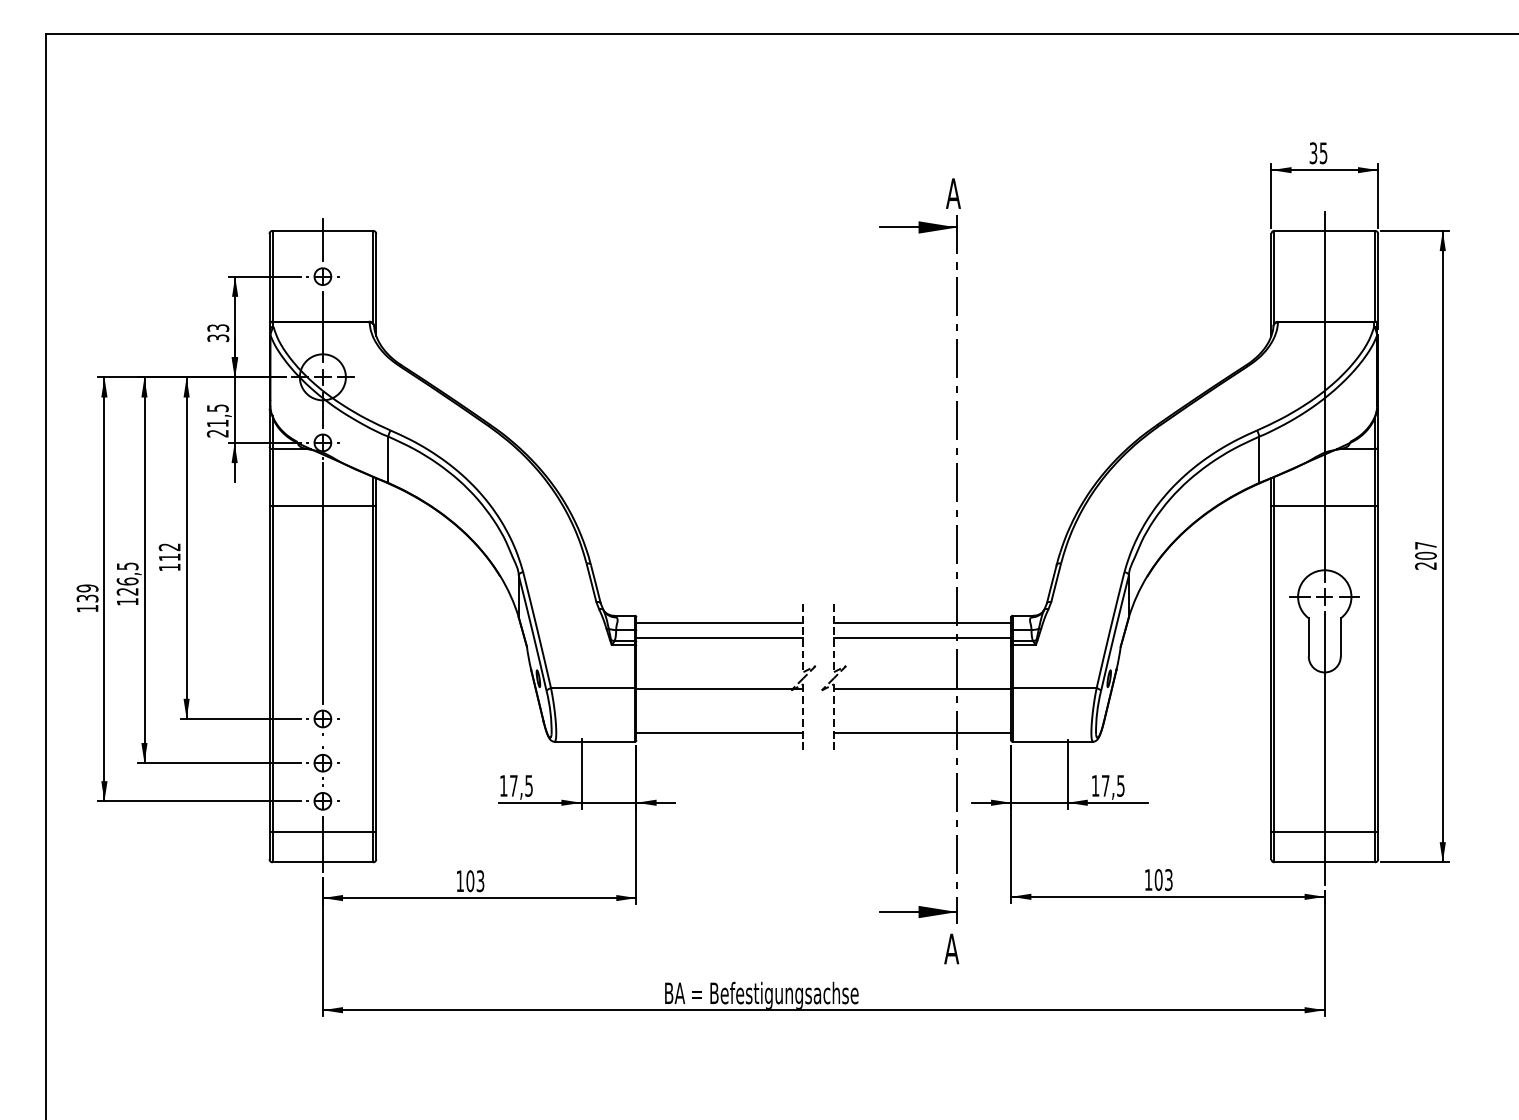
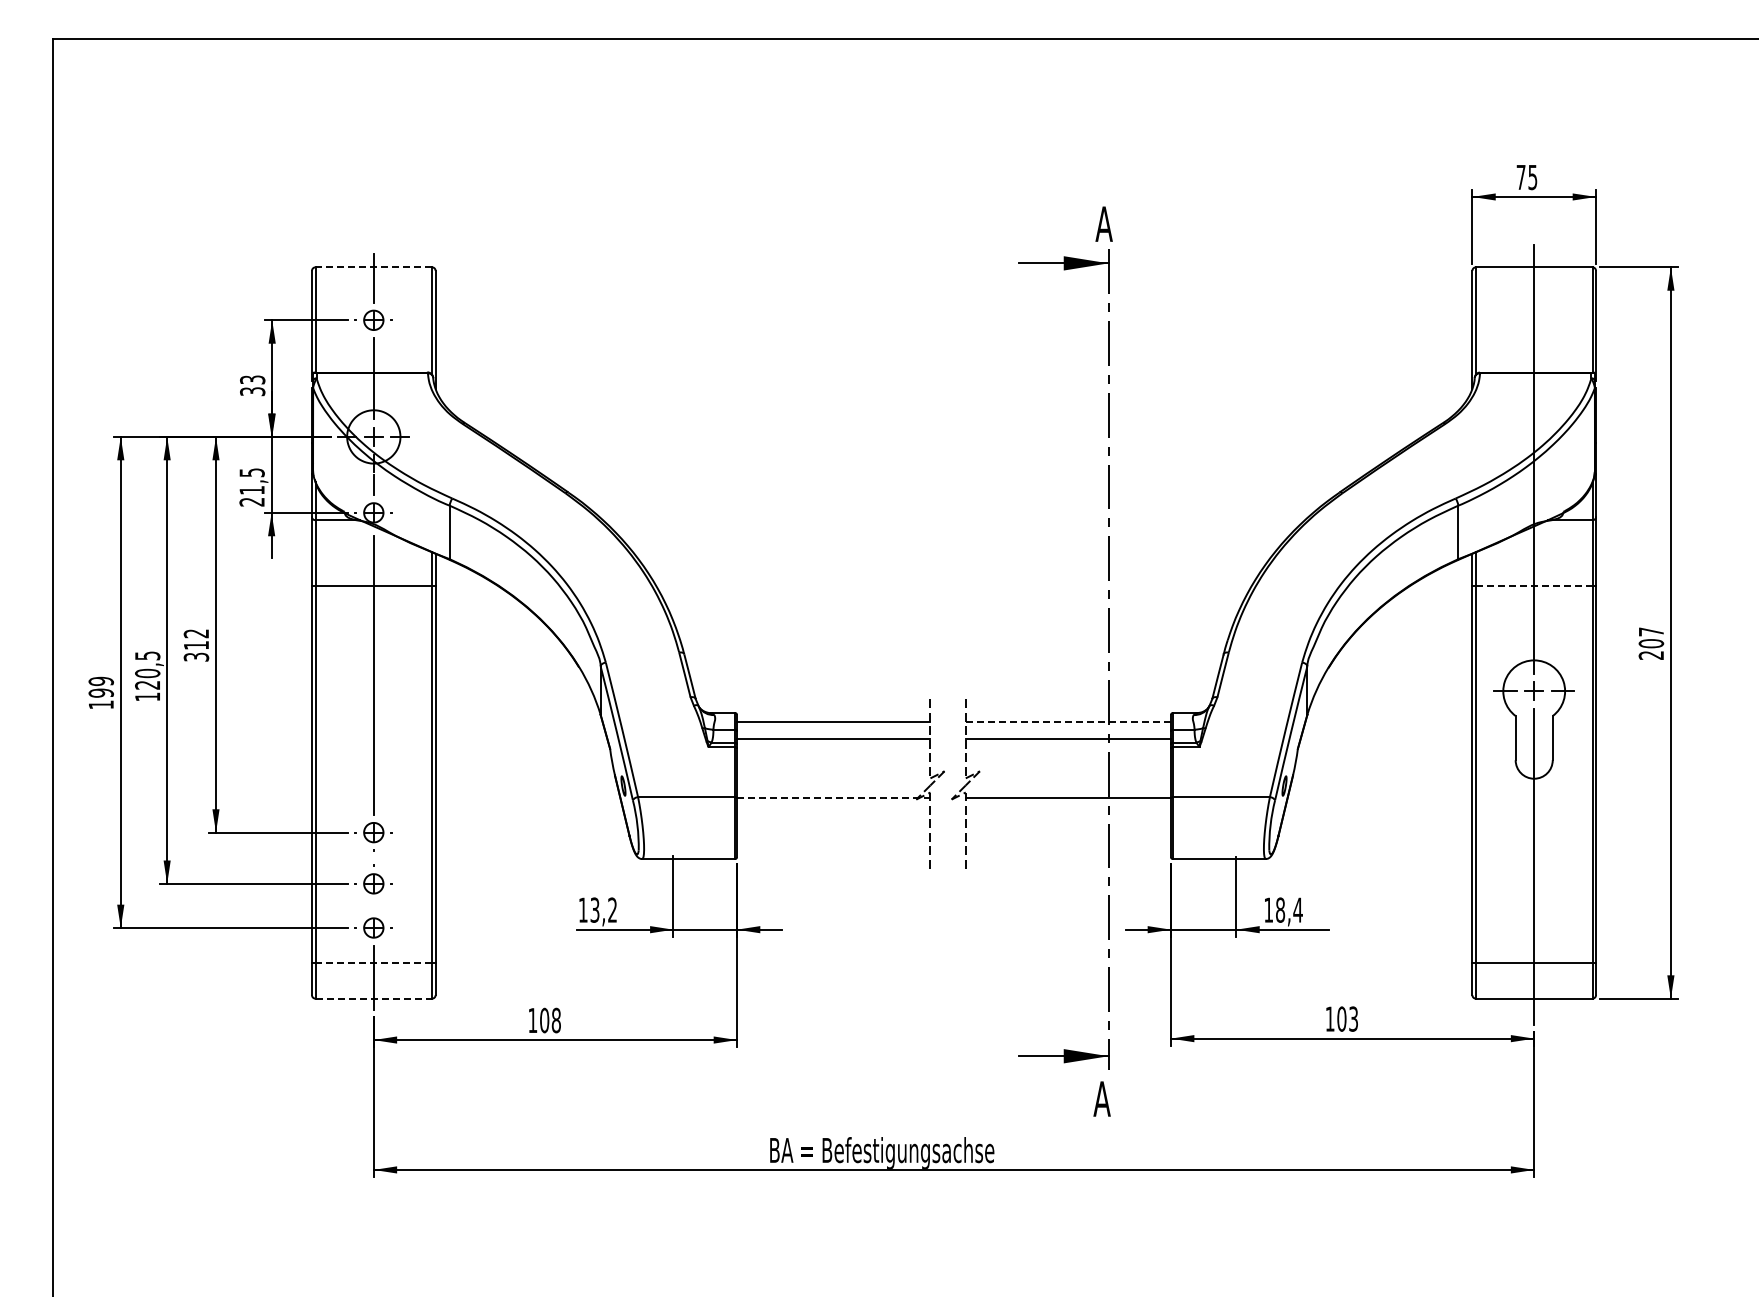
text: (1312, 153) -> (1520, 177), 35 -> 75
line: (322, 231) -> (373, 267), solid -> dashed
line: (1324, 505) -> (1533, 585), solid -> dashed
text: (169, 566) -> (196, 656), 112 -> 312
text: (127, 580) -> (147, 672), 126,5 -> 120,5
text: (86, 597) -> (100, 692), 139 -> 199
line: (922, 623) -> (1068, 721), solid -> dashed
line: (719, 688) -> (833, 797), solid -> dashed
line: (719, 732) -> (833, 848), removed
line: (922, 732) -> (1068, 848), removed
text: (521, 785) -> (603, 909), 17,5 -> 13,2
text: (1113, 785) -> (1289, 909), 17,5 -> 18,4
line: (322, 831) -> (373, 963), solid -> dashed
line: (323, 862) -> (374, 998), solid -> dashed
text: (479, 881) -> (555, 1020), 103 -> 108

